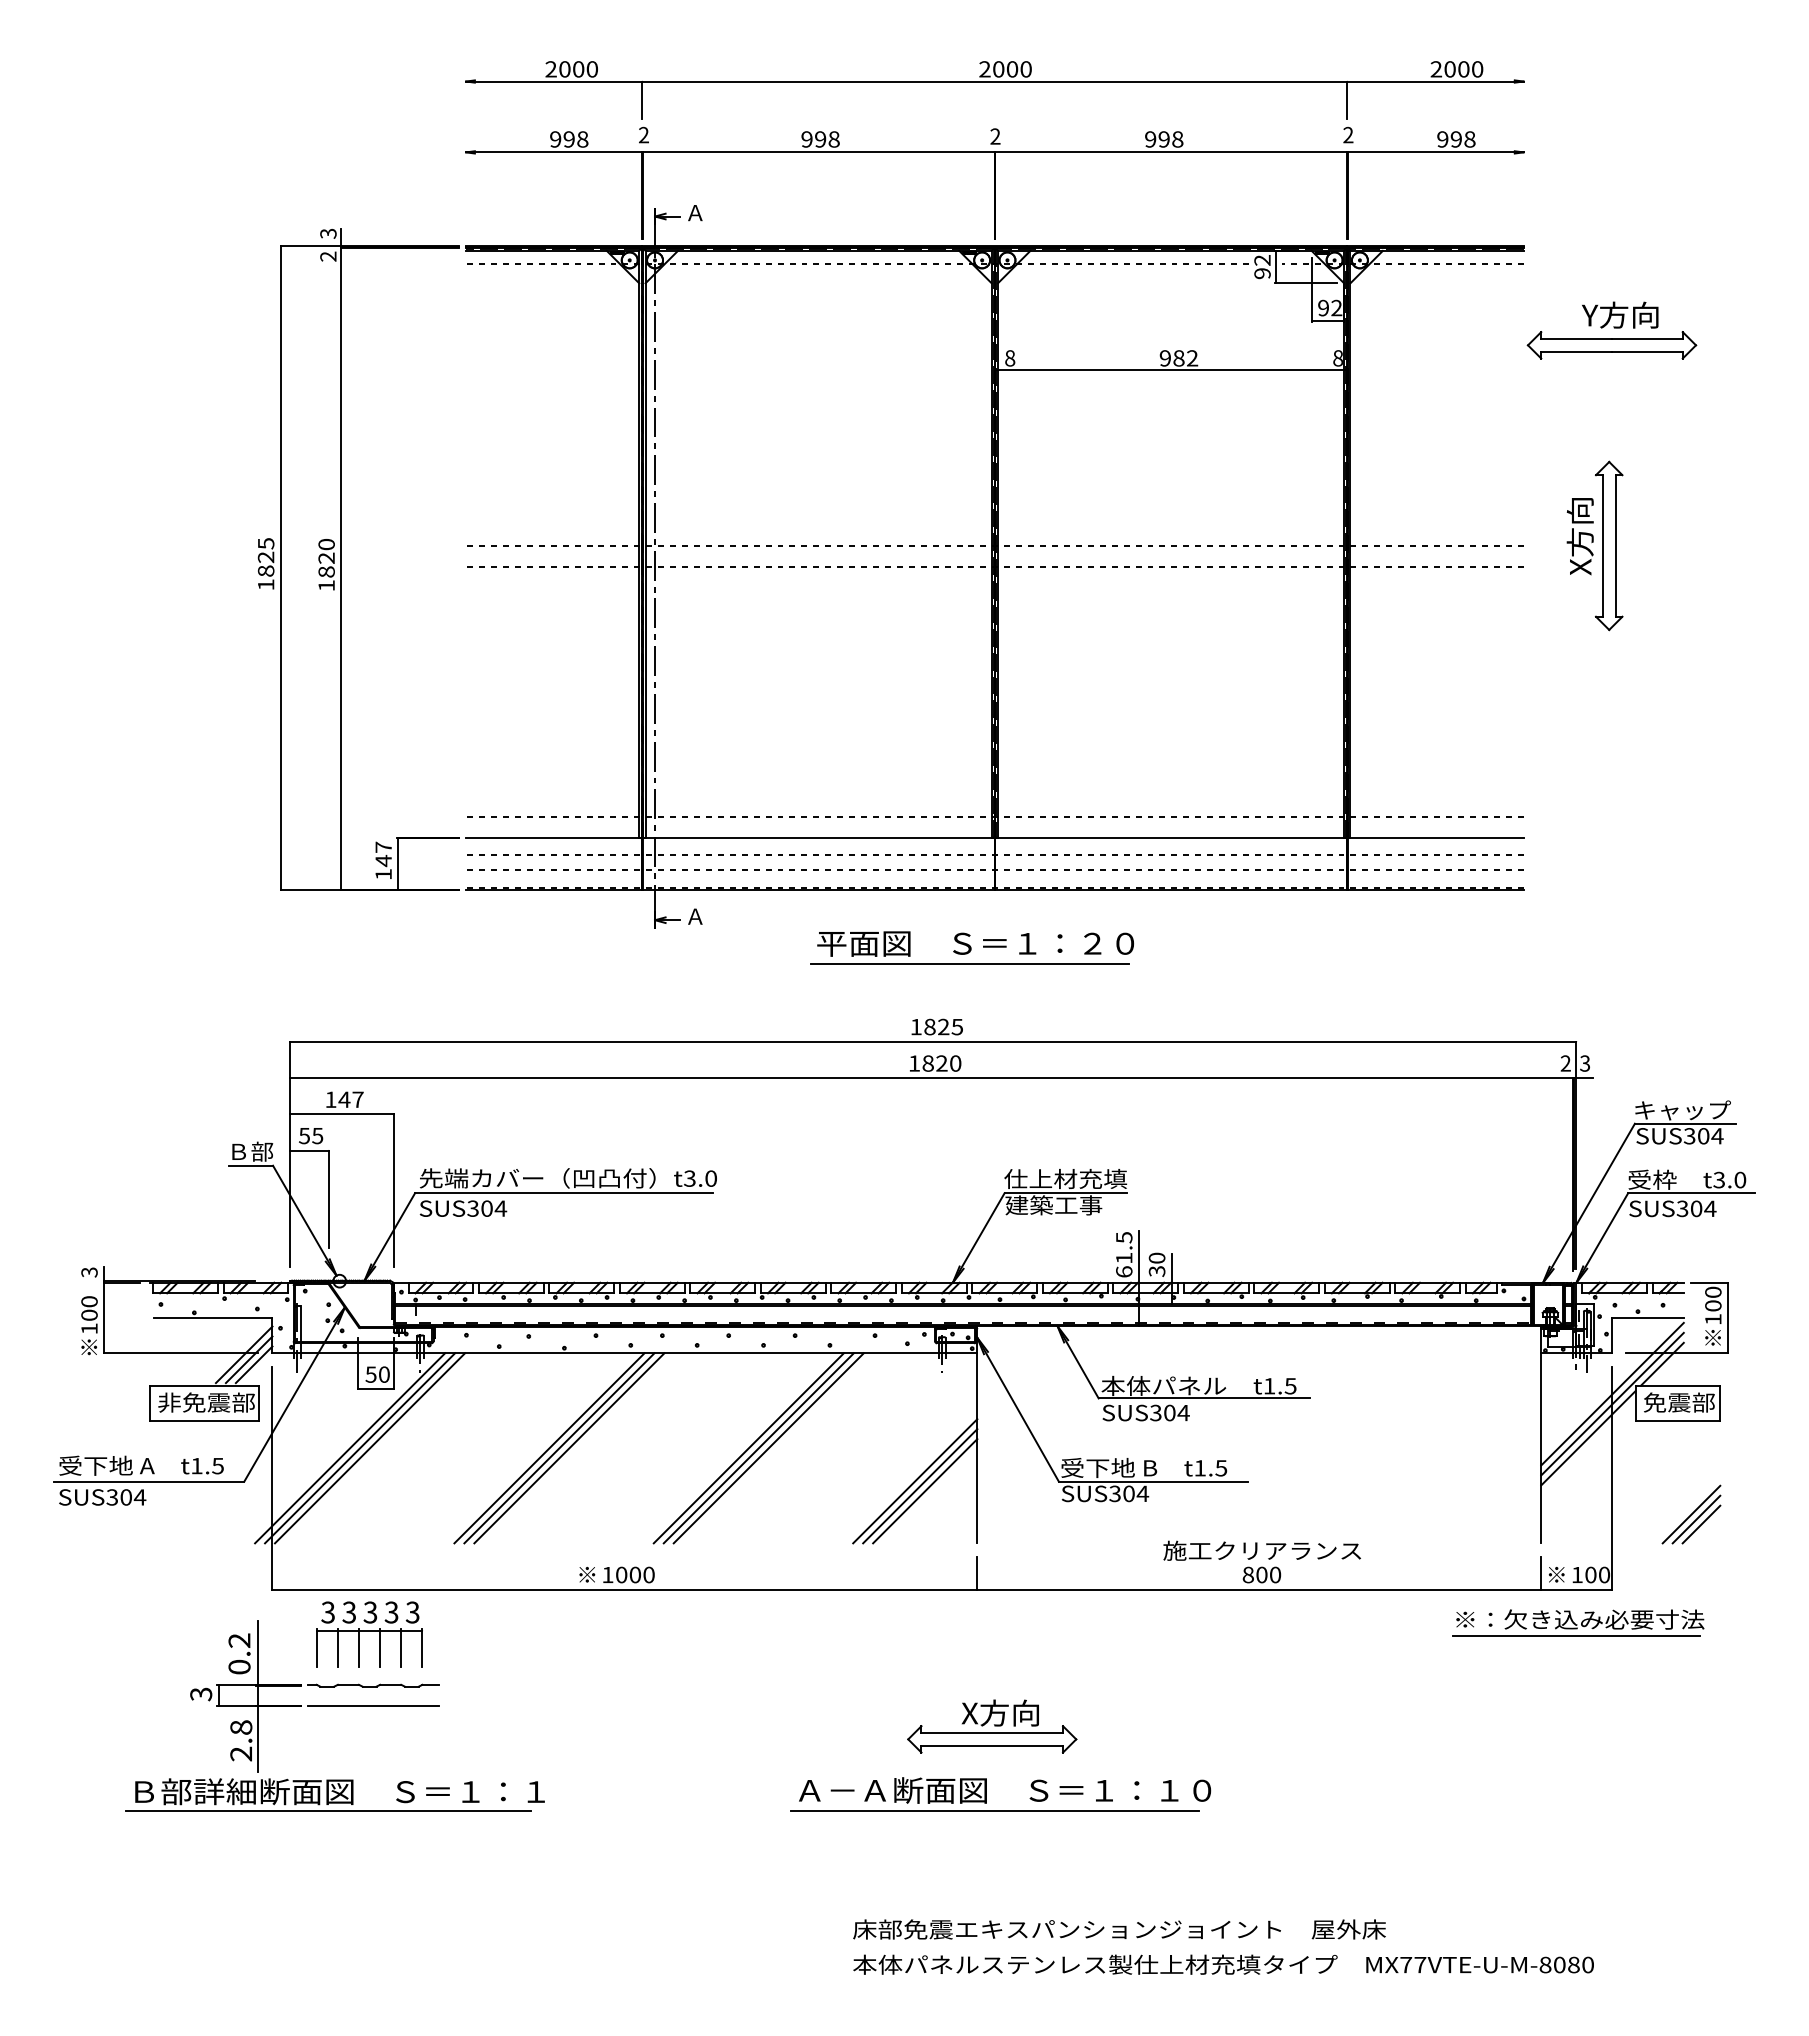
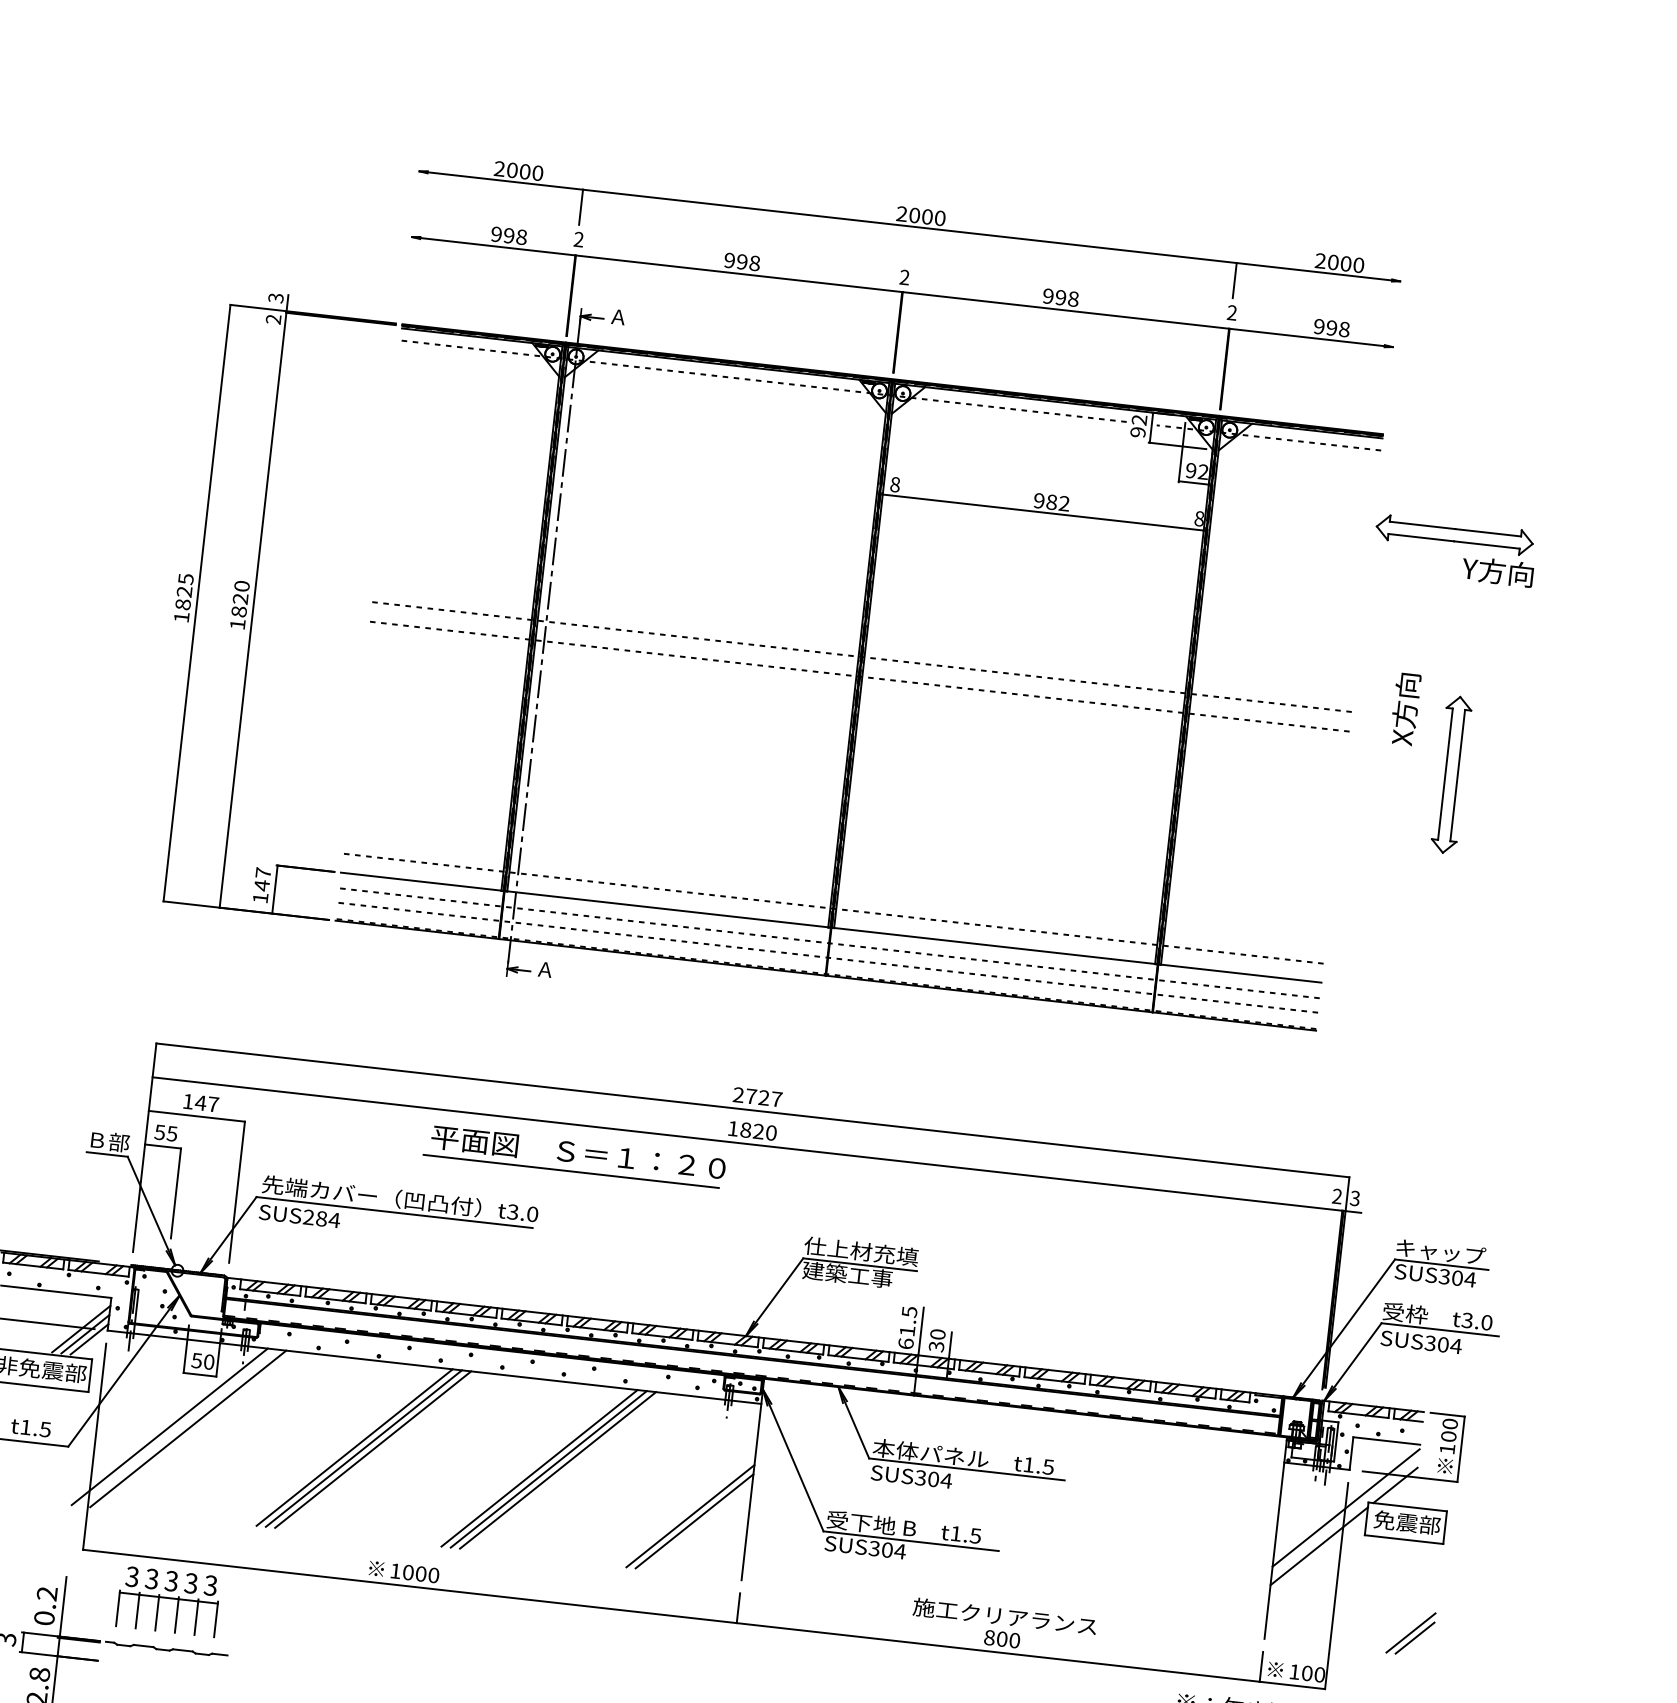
text: (1620, 314) -> (1498, 571), moved
part: (1609, 545) -> (1451, 774), moved
part: (971, 947) -> (574, 1155), moved
text: (936, 1026) -> (757, 1096), 1825 -> 2727
text: (479, 1208) -> (314, 1217), SUS304 -> SUS284
line: (1612, 1403) -> (1345, 1516), removed
line: (360, 1448) -> (179, 1428), removed
line: (925, 1491) -> (698, 1526), removed
line: (1691, 1514) -> (1406, 1627), removed
line: (372, 1705) -> (163, 1667), removed

